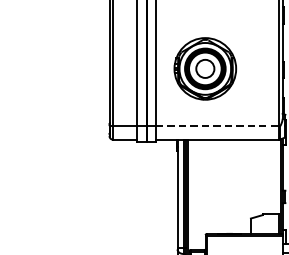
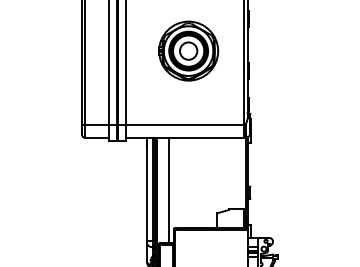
part: (205, 68) -> (188, 50), moved
line: (217, 125) -> (185, 124), dashed -> solid
line: (199, 194) -> (168, 190), added

